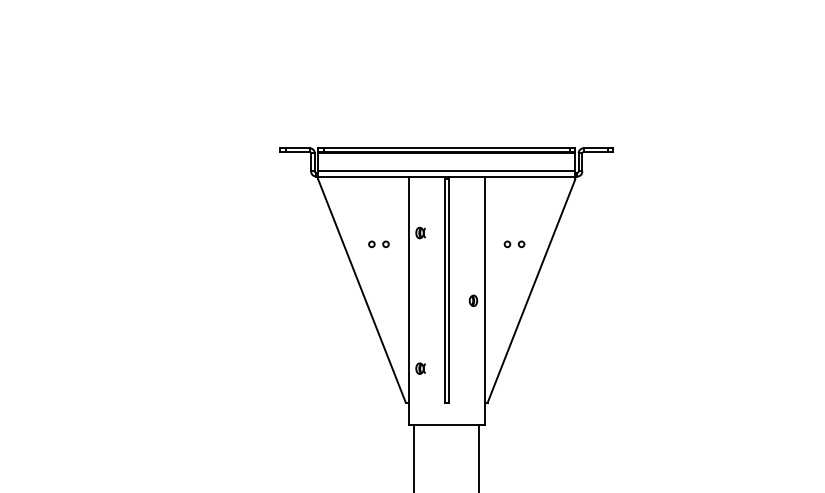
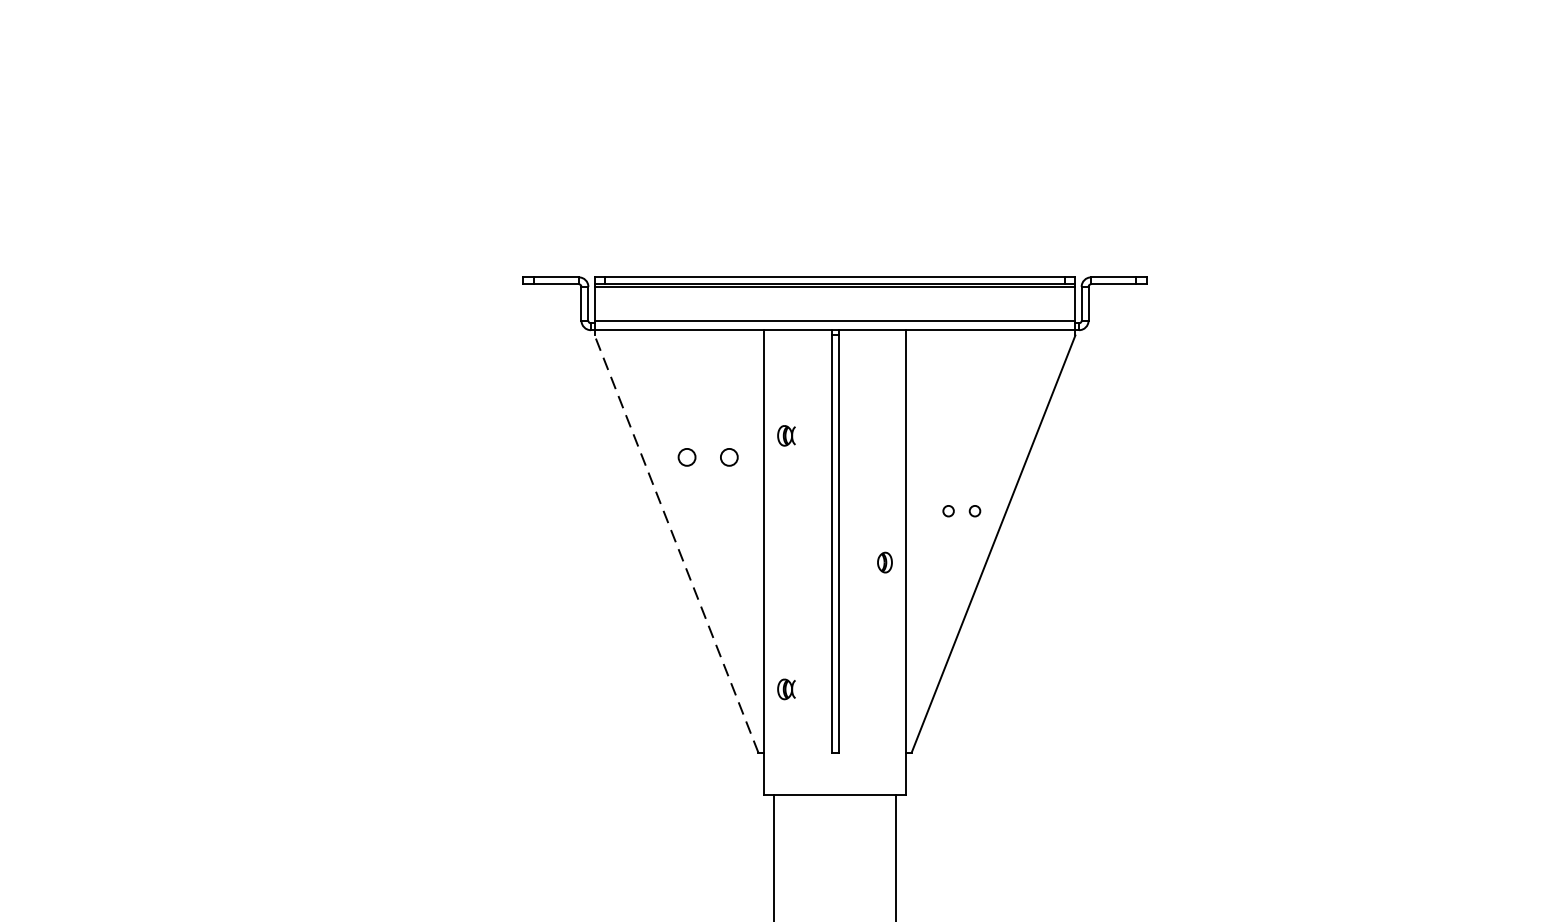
part: (378, 243) -> (707, 455), size x1.6
part: (514, 244) -> (961, 511), moved
line: (361, 290) -> (675, 543), solid -> dashed

